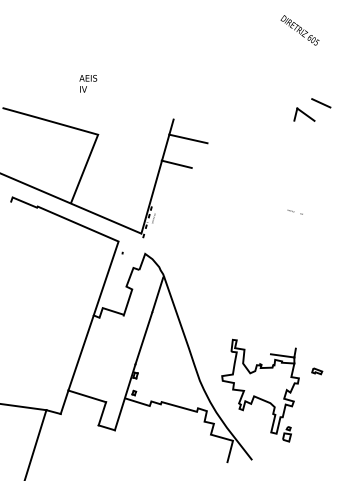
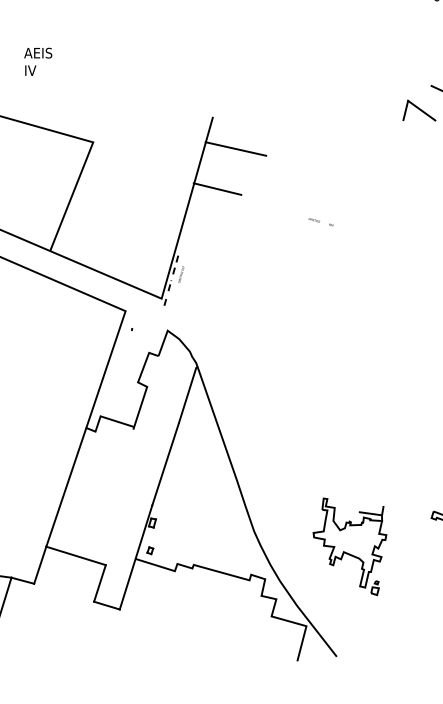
text: (88, 83) -> (38, 61), moved
text: (294, 212) -> (319, 222), moved
part: (260, 390) -> (349, 546), size x0.6

